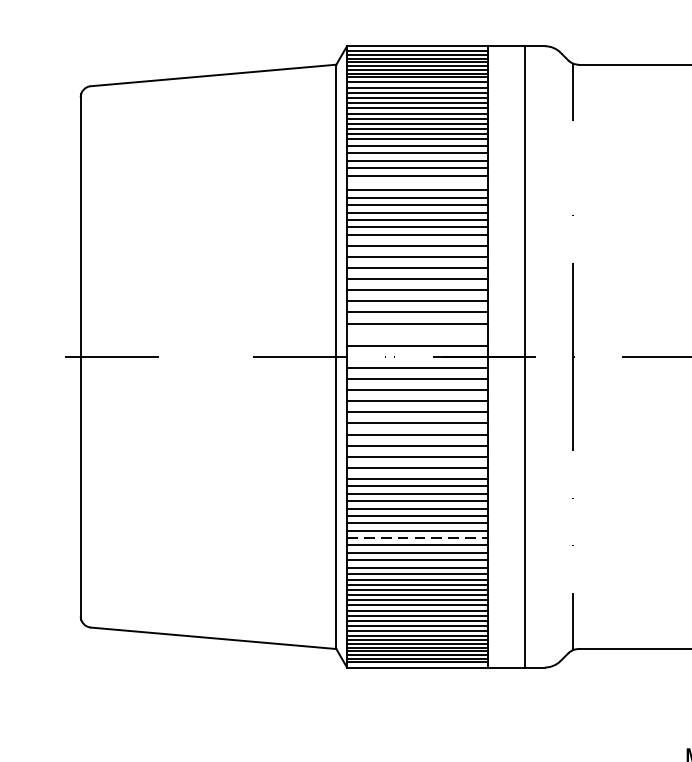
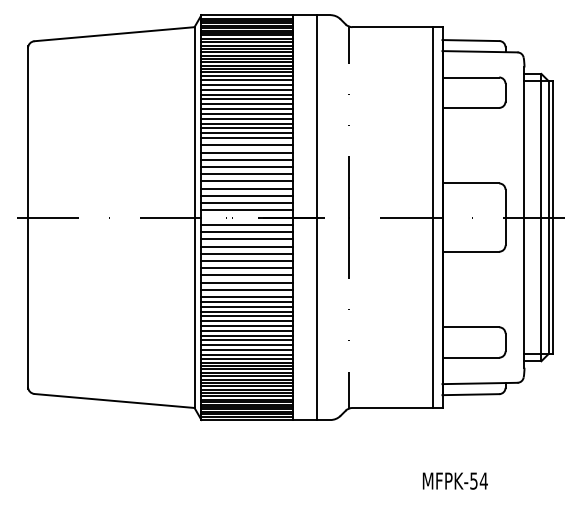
line: (417, 183) -> (247, 104), added
line: (417, 335) -> (247, 203), added
line: (417, 537) -> (247, 335), dashed -> solid

